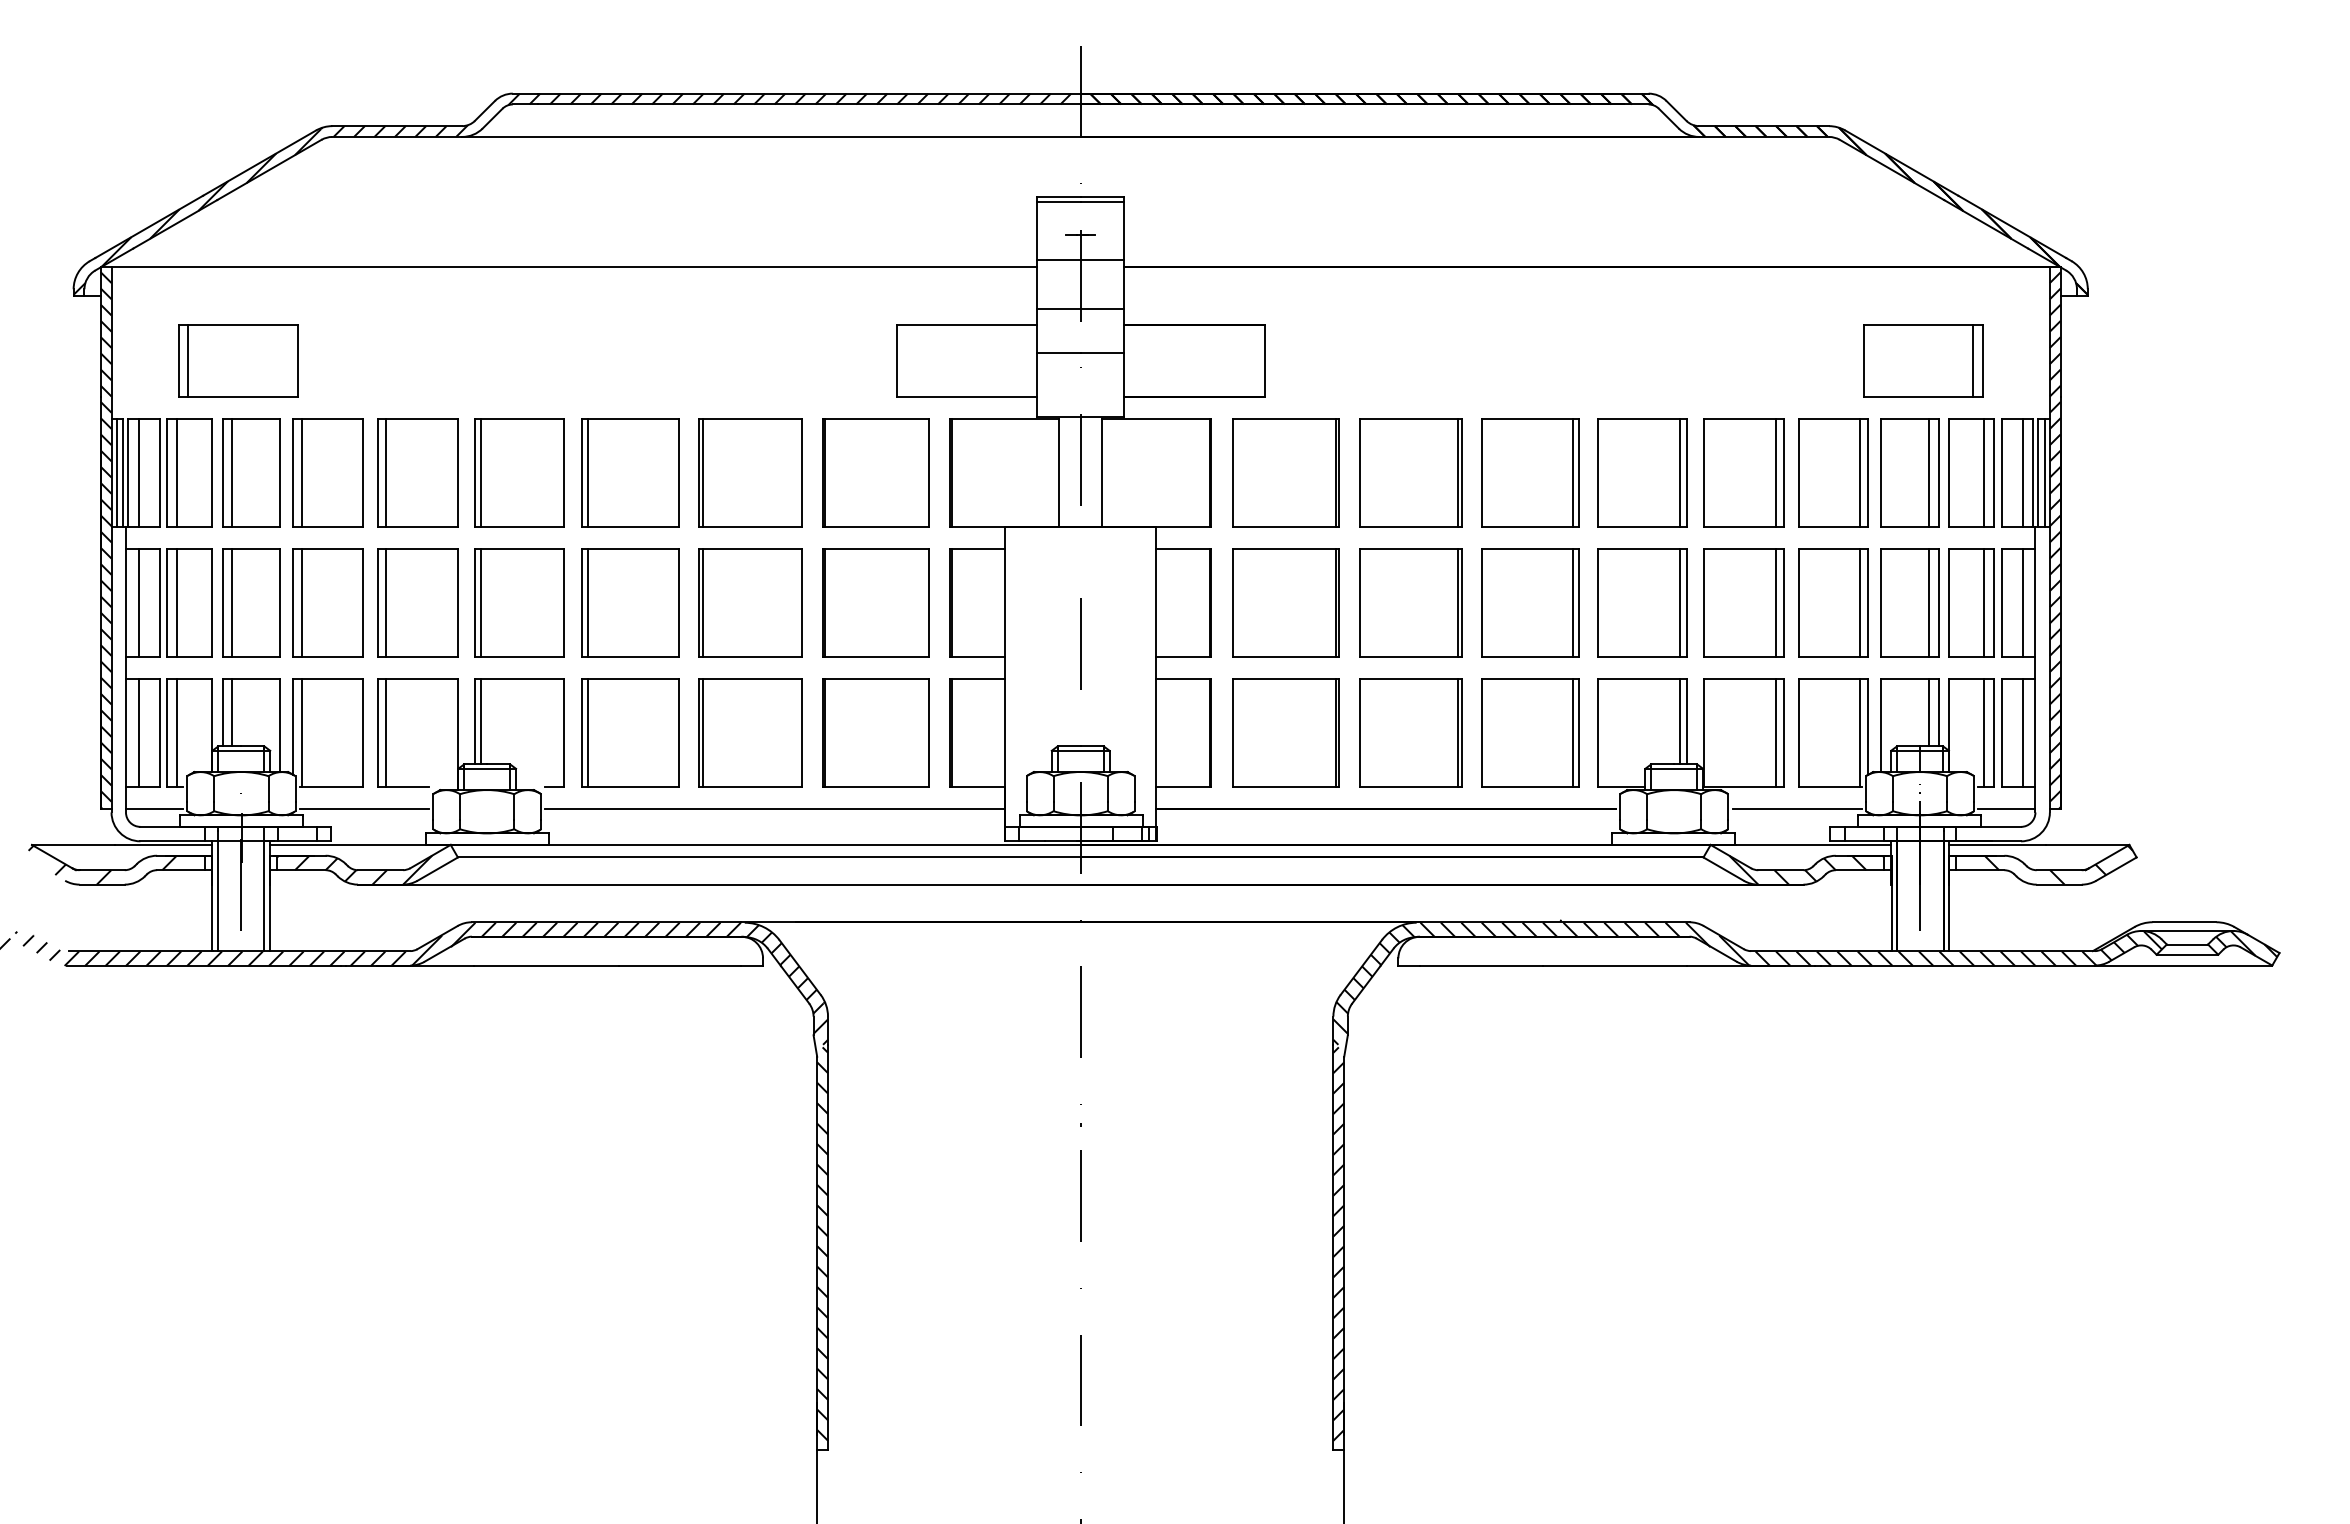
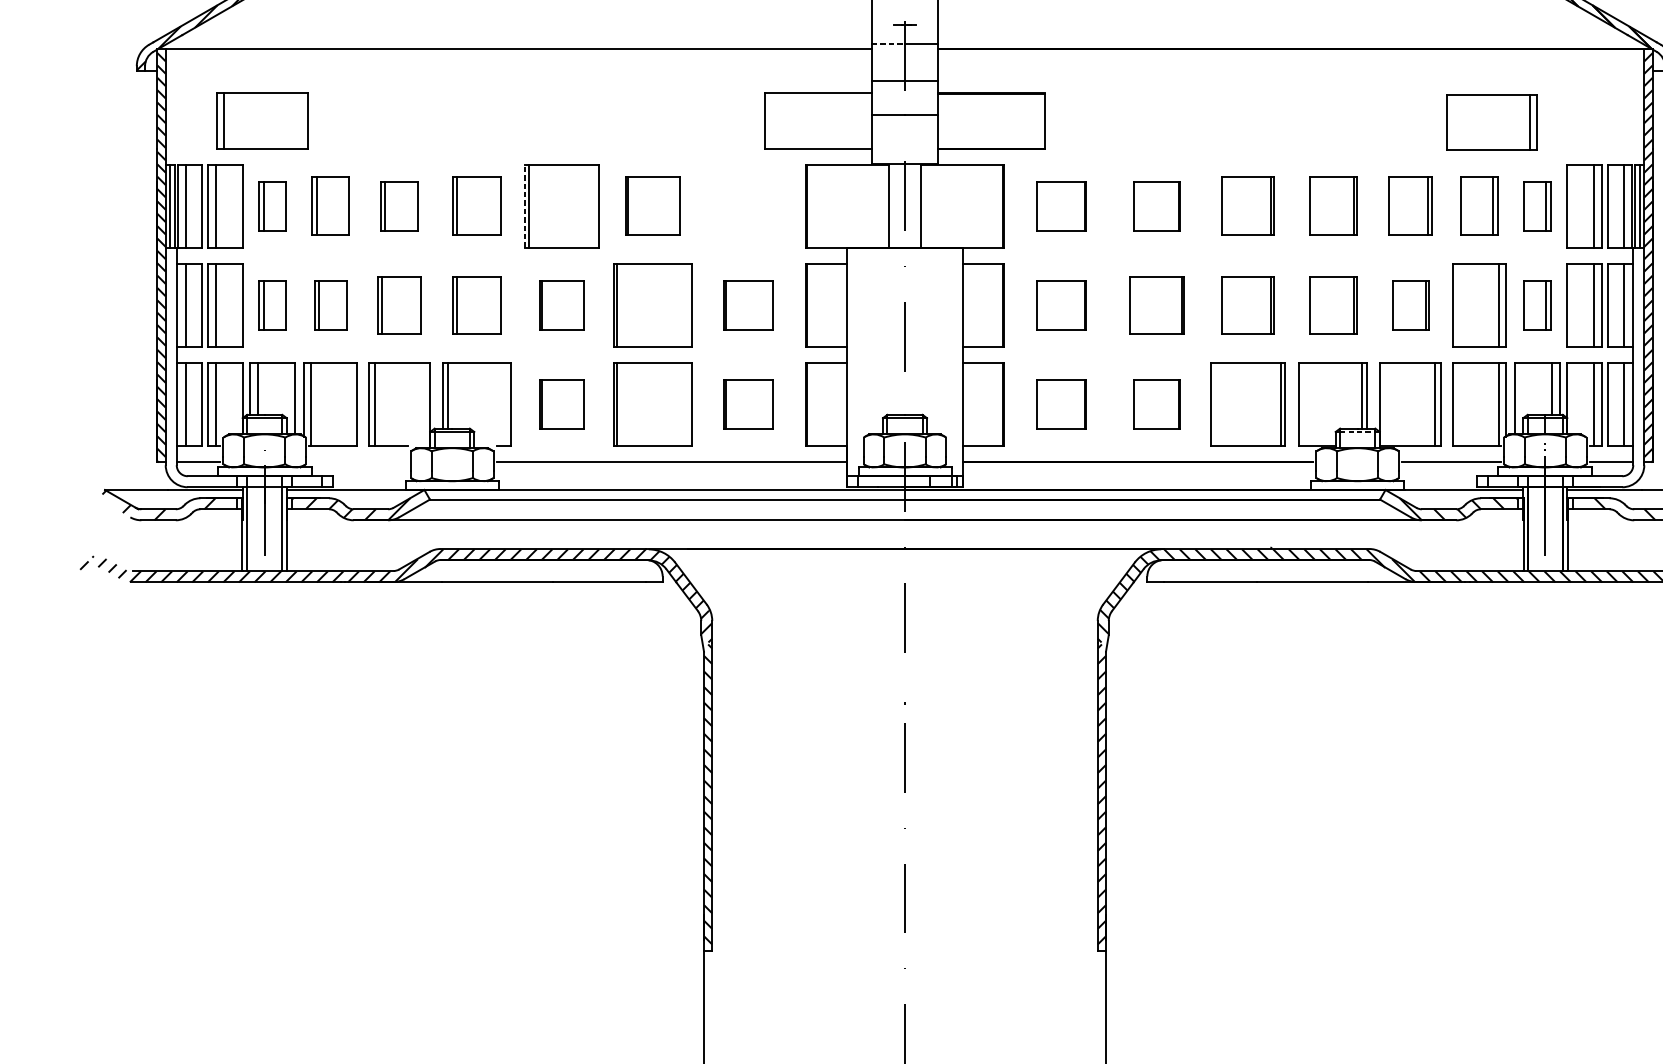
line: (1059, 260) -> (888, 44), solid -> dashed
part: (1923, 360) -> (1492, 122), moved
part: (251, 472) -> (272, 205), size x0.6
part: (327, 472) -> (330, 205), size x0.7
part: (417, 472) -> (399, 205), size x0.6
part: (519, 472) -> (476, 205), size x0.7
line: (582, 472) -> (524, 205), solid -> dashed
part: (750, 472) -> (653, 205), size x0.7
part: (875, 472) -> (748, 205), removed
part: (1285, 472) -> (1061, 205), size x0.6
part: (1410, 472) -> (1156, 205), size x0.6
part: (1530, 472) -> (1248, 205), size x0.7
part: (1642, 472) -> (1333, 205), size x0.7
part: (1743, 472) -> (1410, 205), size x0.7
part: (1833, 472) -> (1479, 205), size x0.7
part: (1909, 472) -> (1537, 205), size x0.6
part: (251, 602) -> (272, 305), size x0.6
part: (327, 602) -> (330, 305), size x0.6
part: (417, 602) -> (399, 305), size x0.7
part: (519, 602) -> (476, 305), size x0.7
part: (630, 602) -> (561, 305), size x0.6
part: (875, 602) -> (748, 305), size x0.6
part: (1285, 602) -> (1061, 305), size x0.6
part: (1410, 602) -> (1156, 305), size x0.7
part: (1530, 602) -> (1248, 305), size x0.7
part: (1642, 602) -> (1333, 305), size x0.7
part: (1743, 602) -> (1410, 305), size x0.6
part: (1909, 602) -> (1537, 305), size x0.6
part: (630, 732) -> (561, 404), size x0.6
part: (875, 732) -> (748, 404), size x0.6
part: (1285, 732) -> (1061, 404), size x0.6
part: (1410, 732) -> (1156, 404), size x0.6
line: (1674, 768) -> (1357, 431), solid -> dashed
line: (363, 808) -> (357, 462), removed

